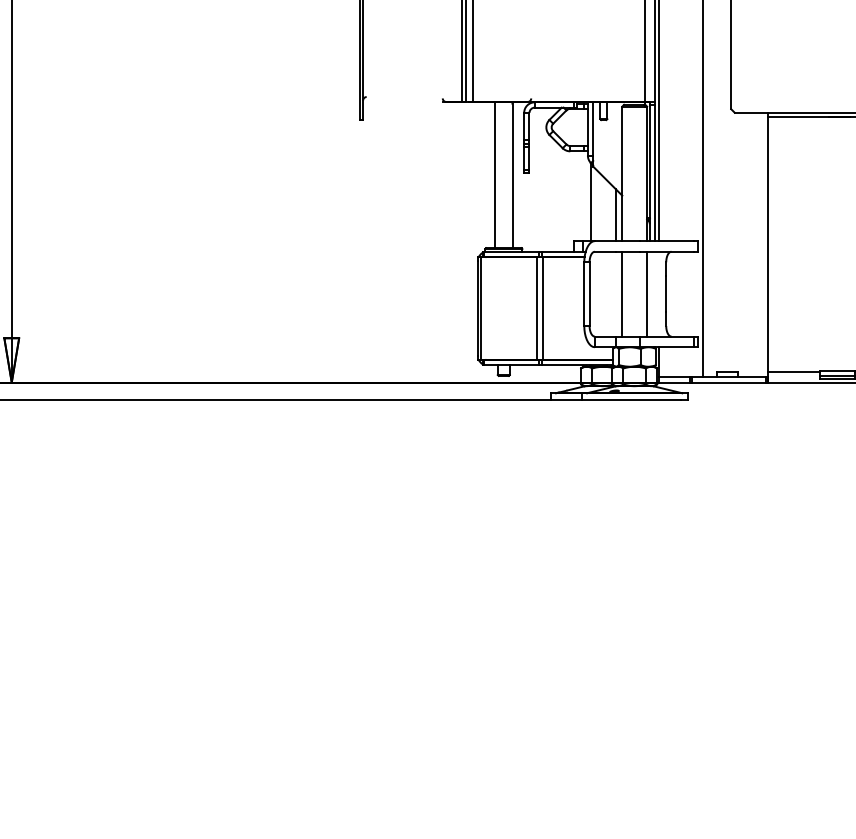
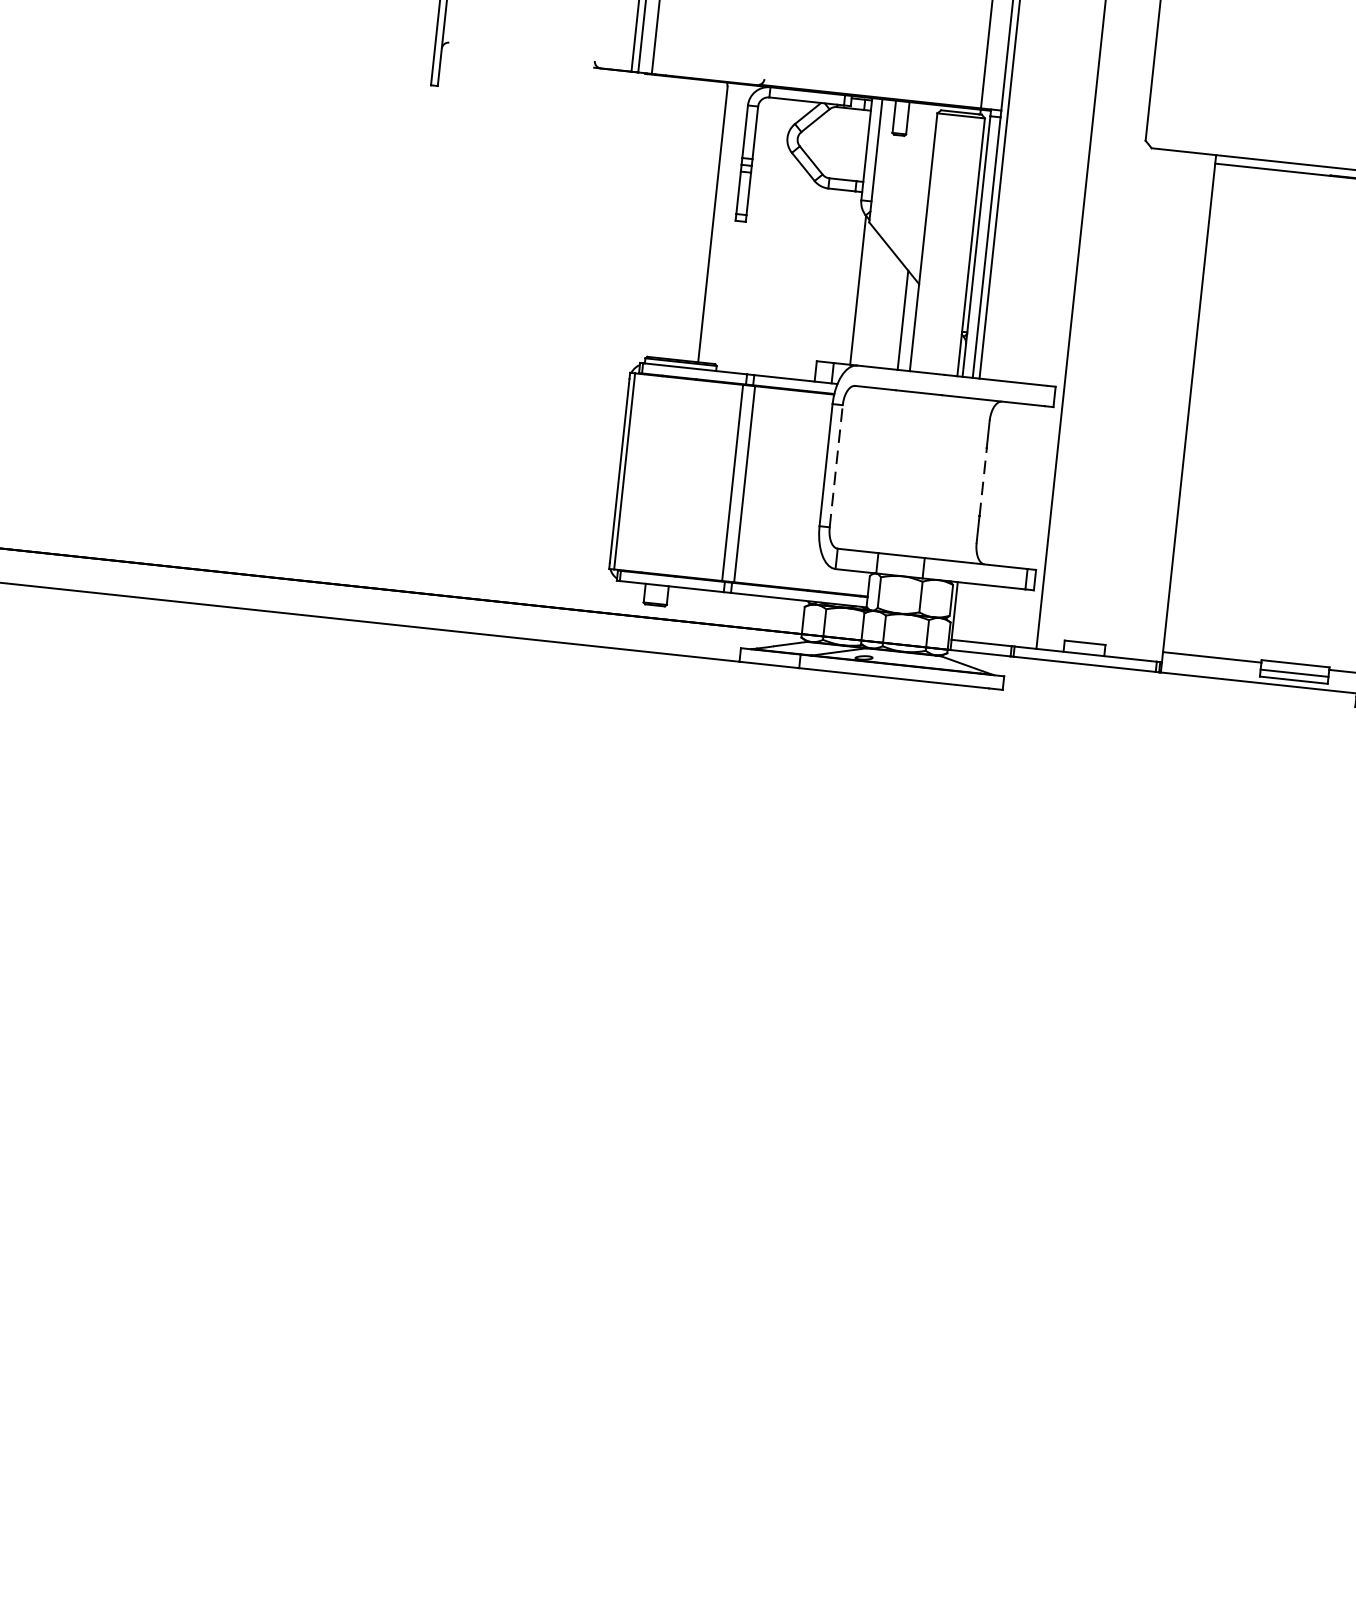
line: (494, 175) -> (678, 219), removed
line: (622, 293) -> (899, 471), removed
line: (647, 293) -> (947, 476), removed
line: (589, 294) -> (835, 466), solid -> dashed
line: (666, 294) -> (983, 482), solid -> dashed

